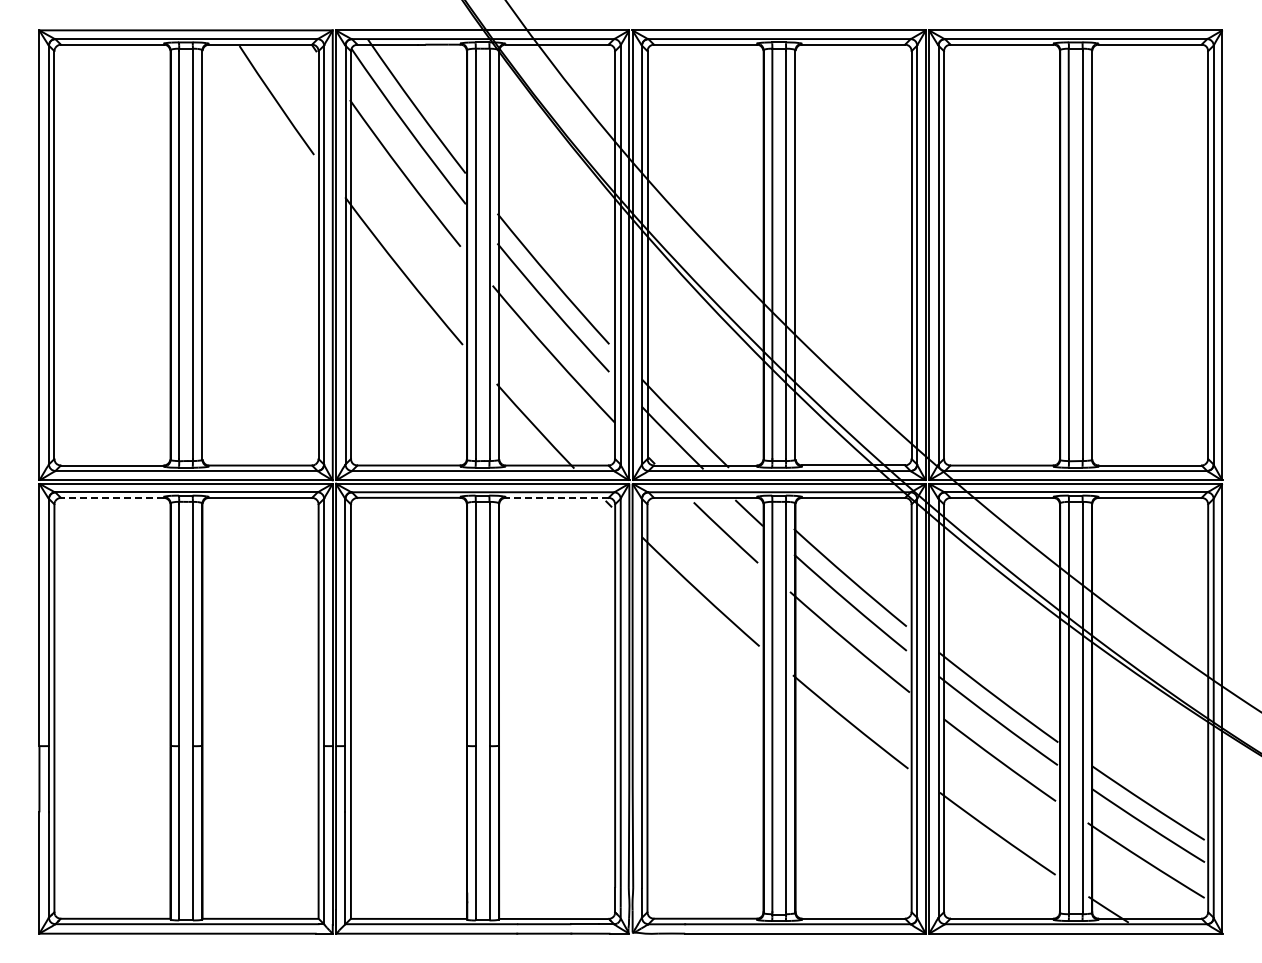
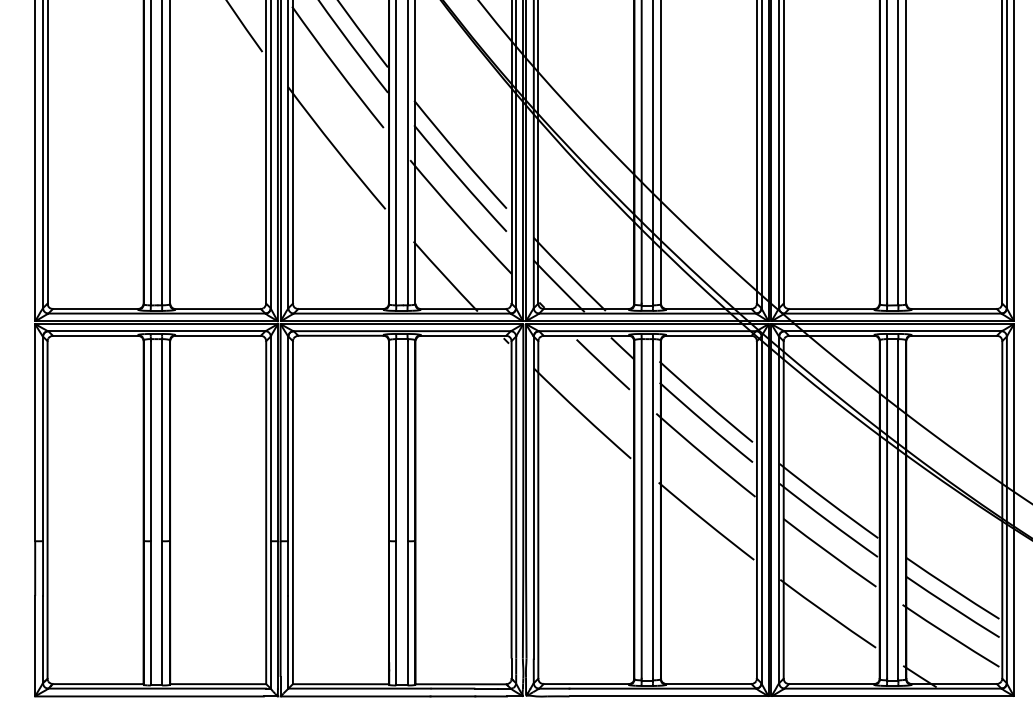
line: (111, 497) -> (94, 335), dashed -> solid
line: (556, 497) -> (463, 335), dashed -> solid

